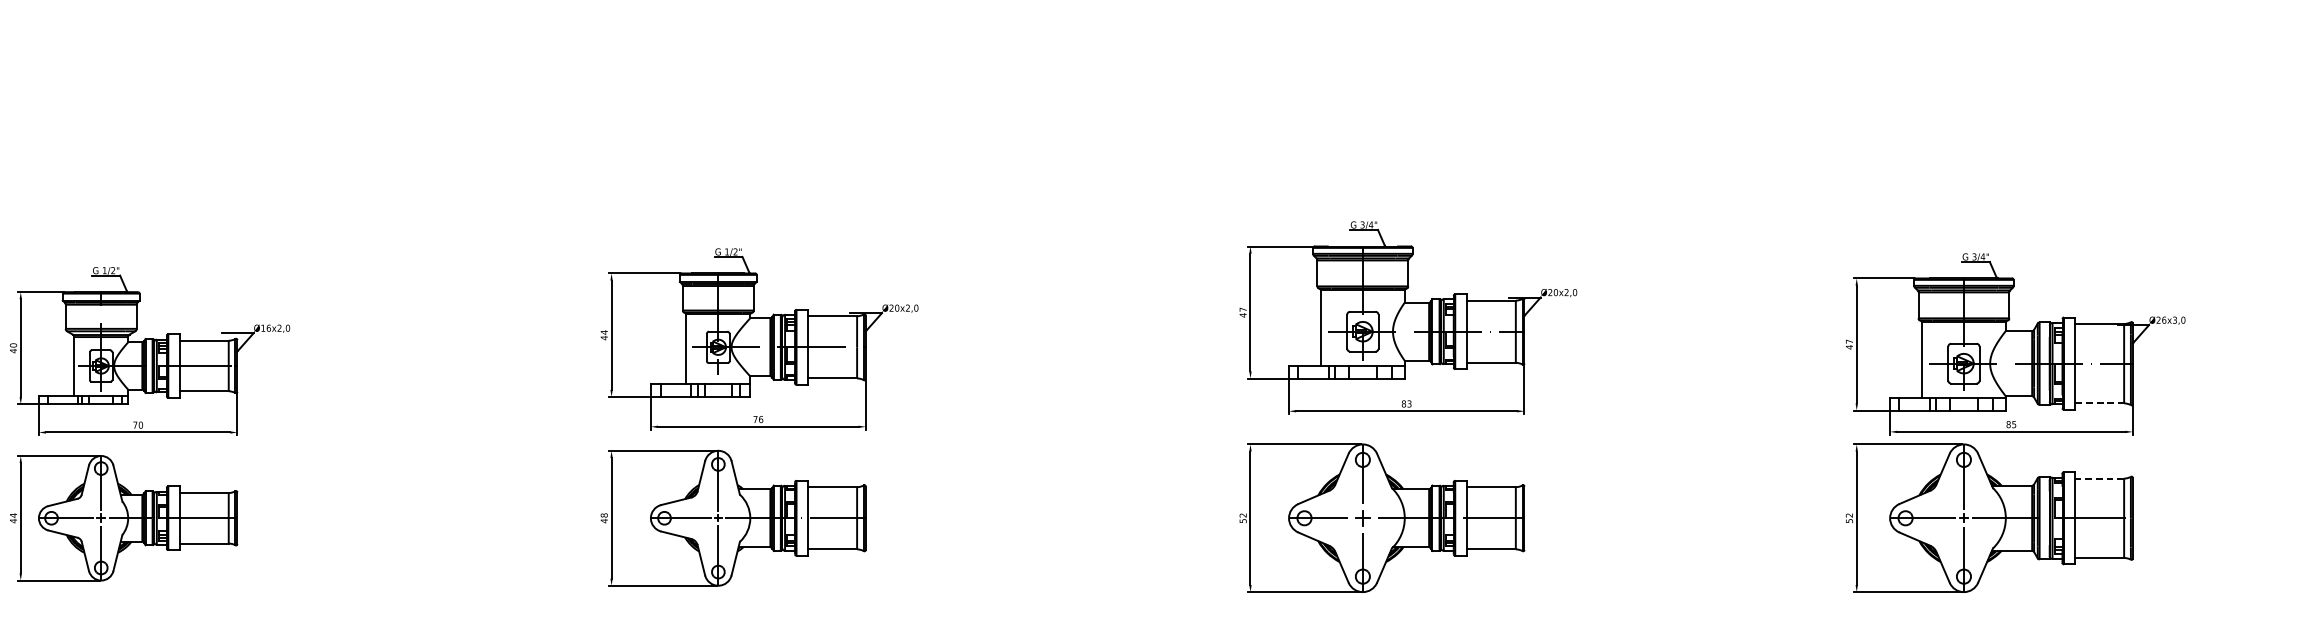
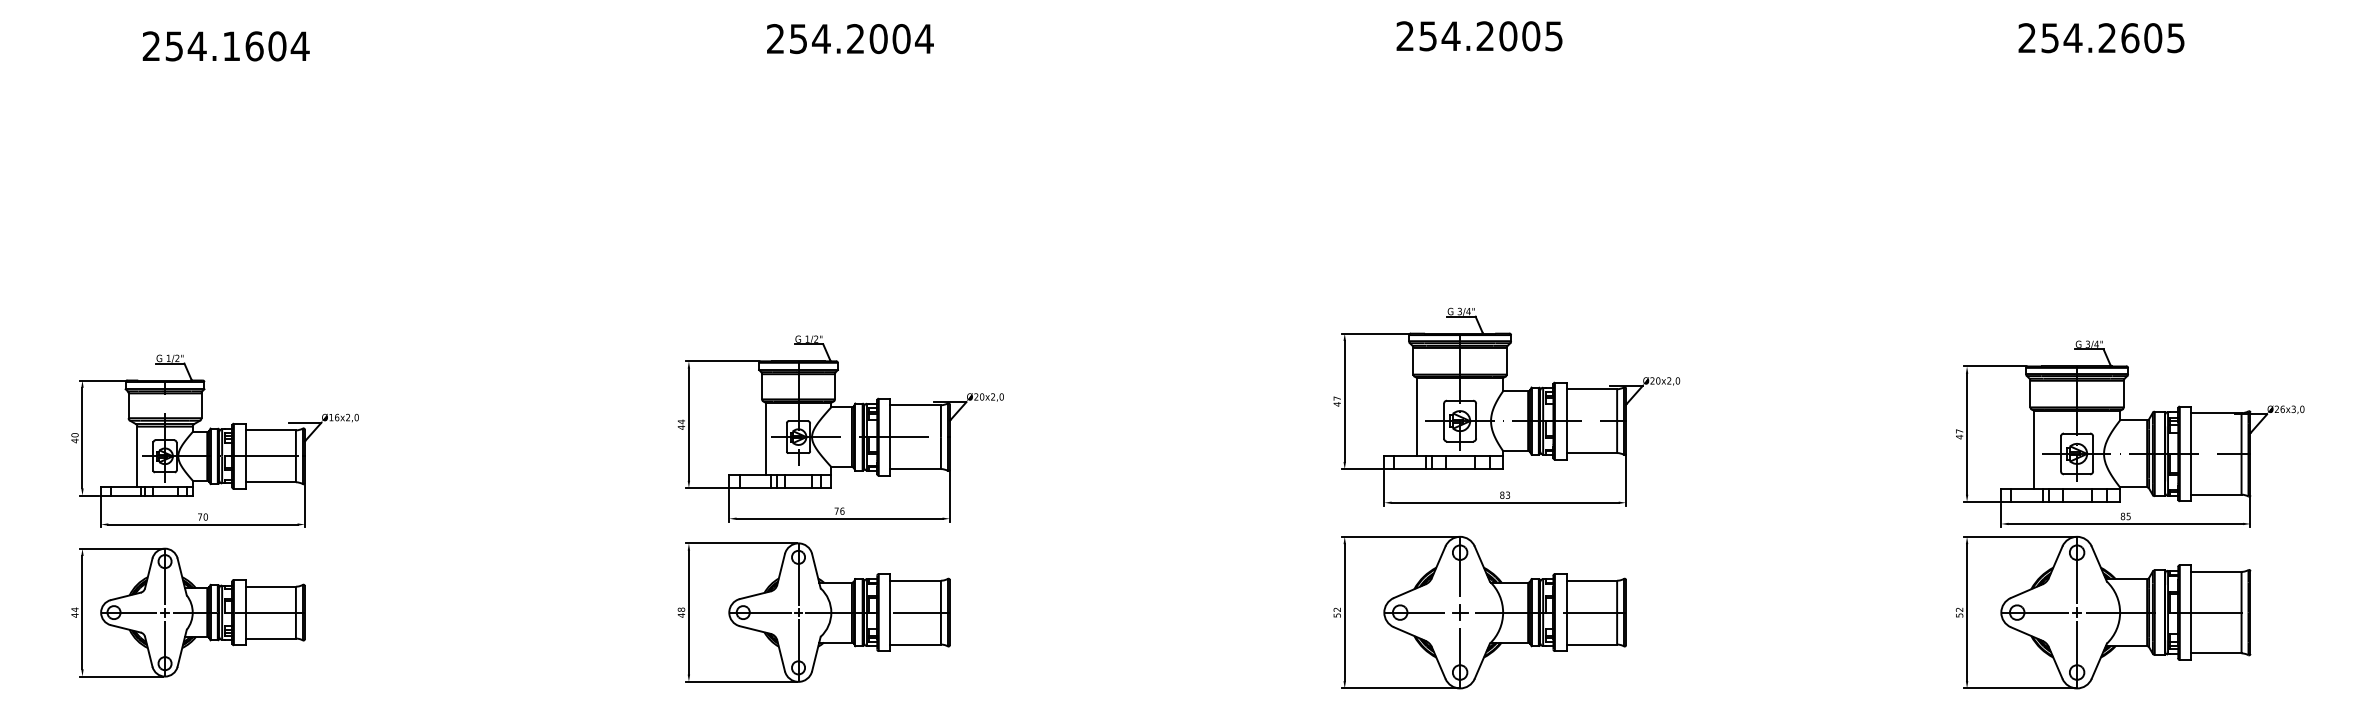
line: (2099, 403) -> (2216, 494), dashed -> solid
line: (2098, 478) -> (2215, 571), dashed -> solid

